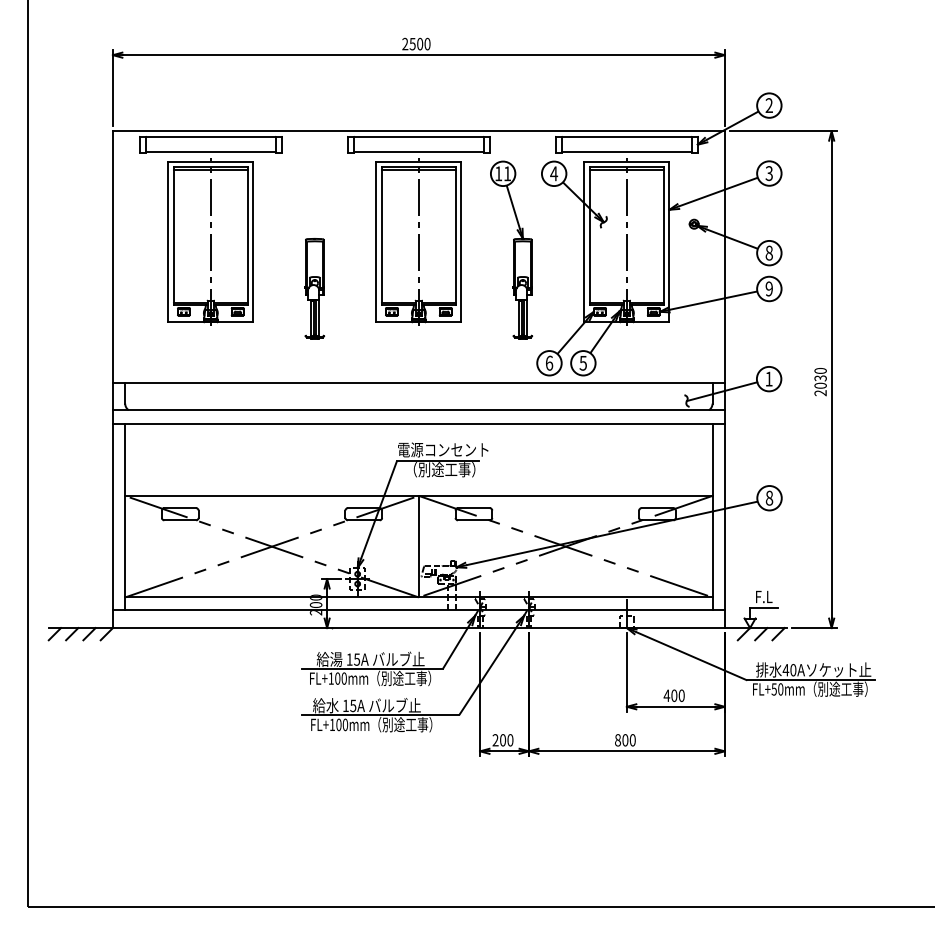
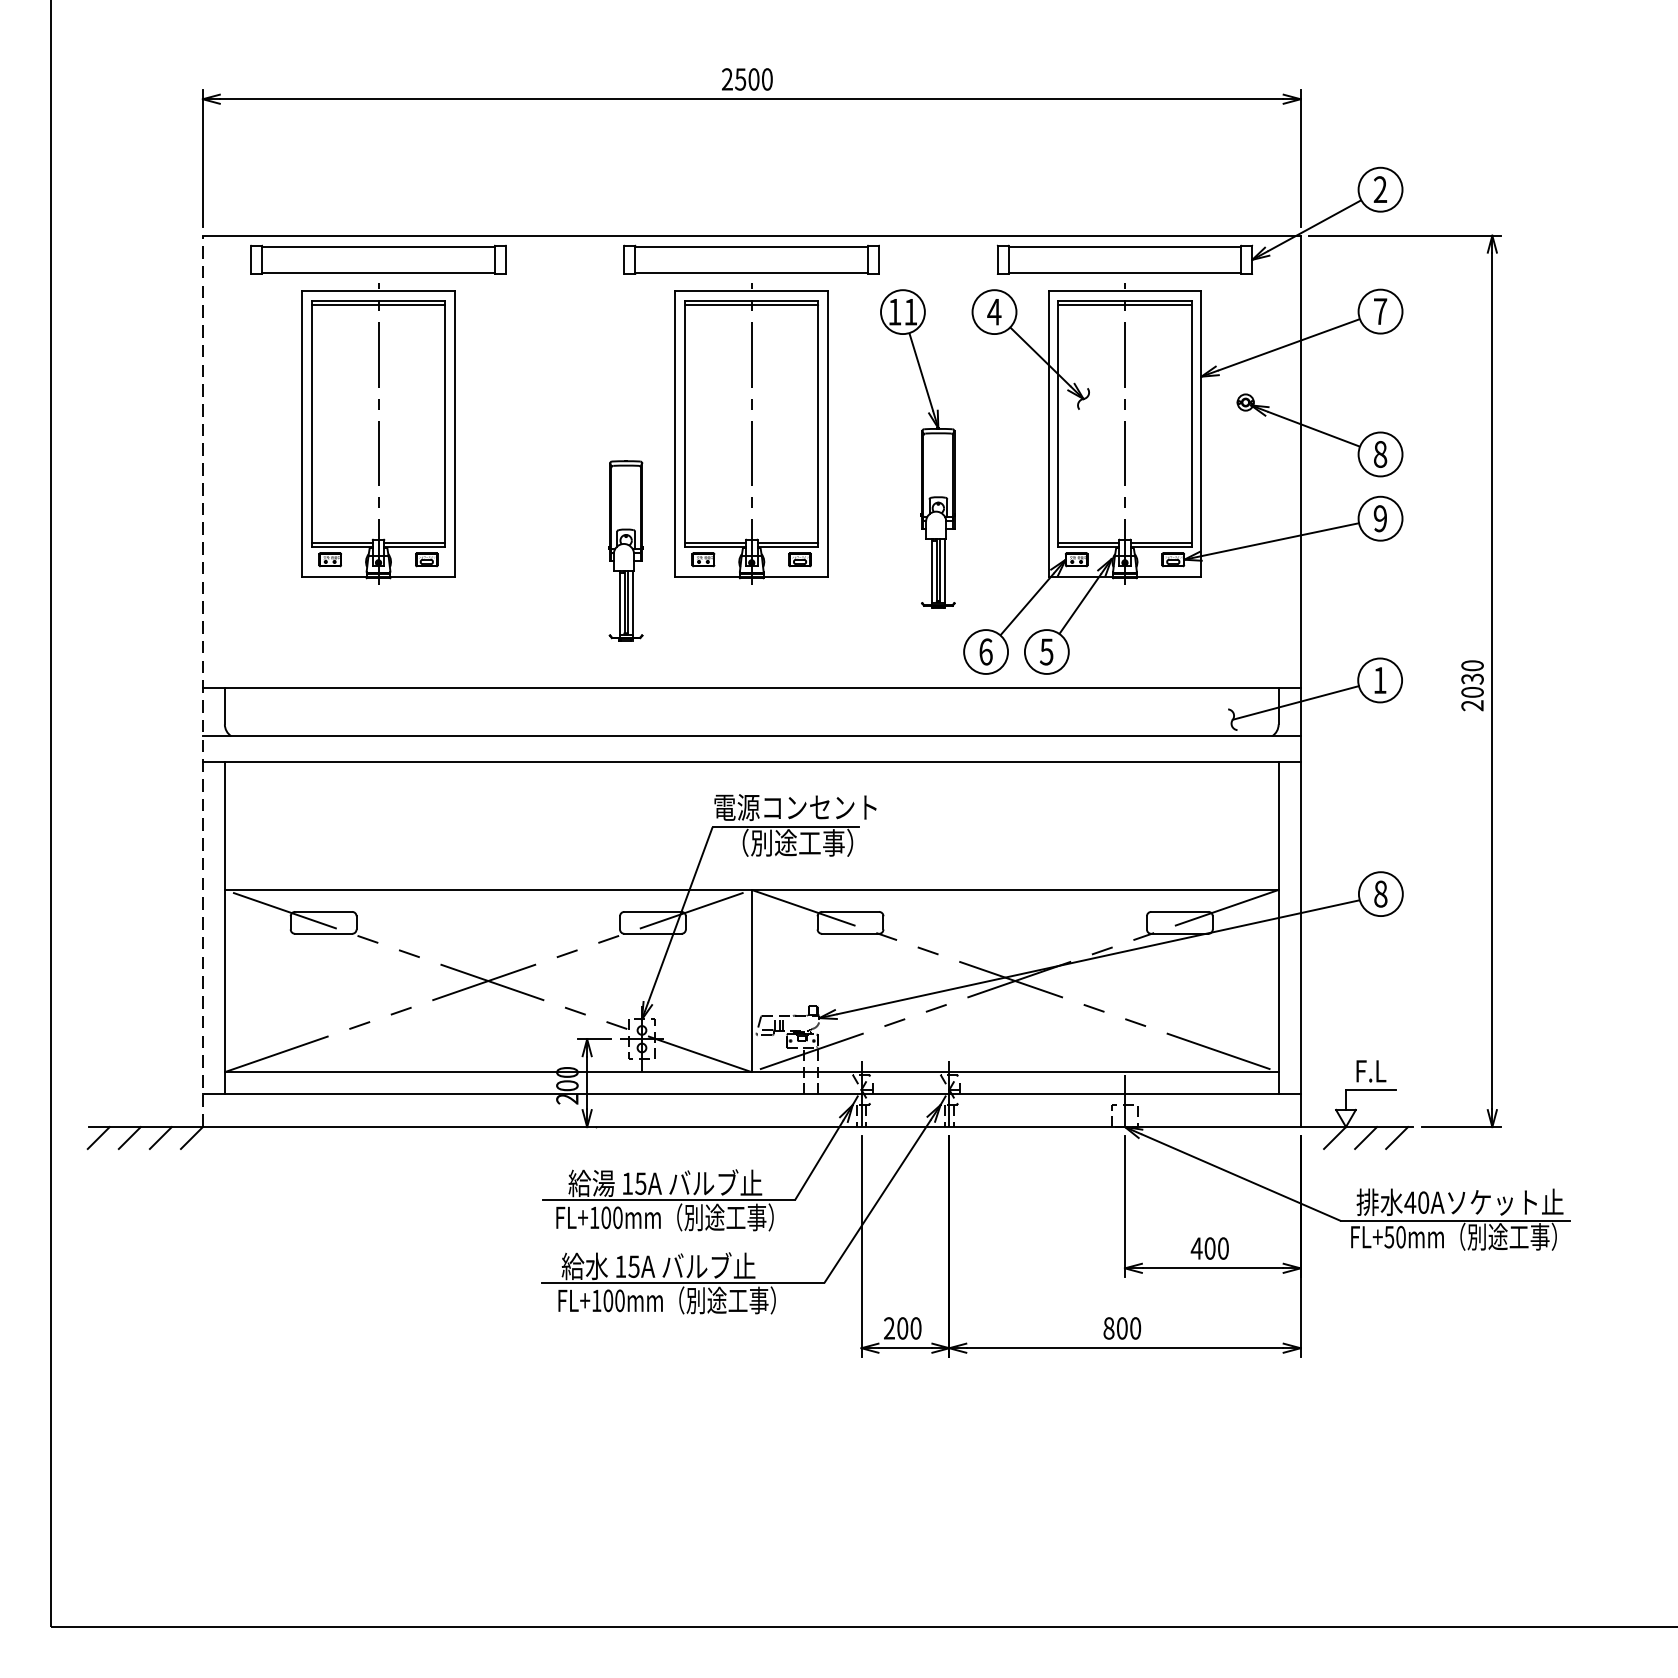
text: (768, 173) -> (1379, 311), 3 -> 7
part: (314, 288) -> (625, 550), moved
line: (112, 379) -> (202, 681), solid -> dashed

